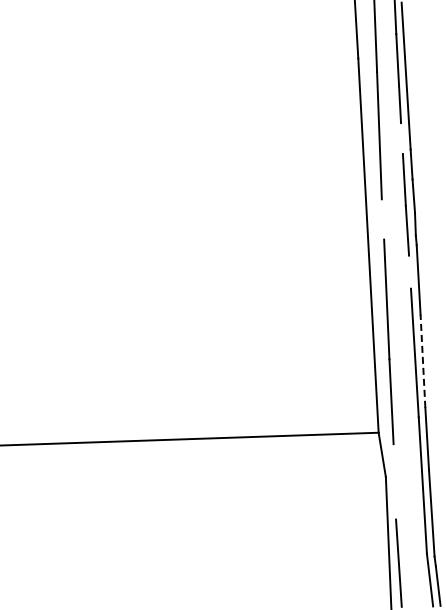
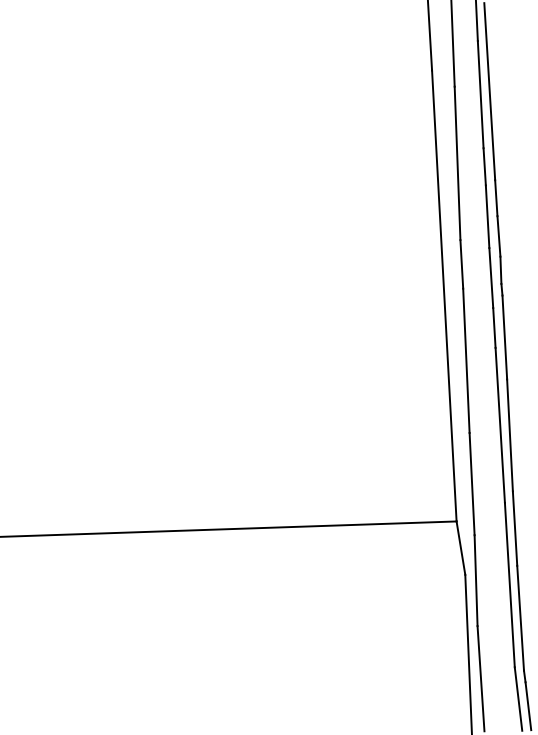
line: (401, 138) -> (484, 166), added
line: (382, 219) -> (461, 264), added
line: (409, 271) -> (493, 327), added
line: (422, 361) -> (509, 435), dashed -> solid
line: (394, 481) -> (475, 580), added

